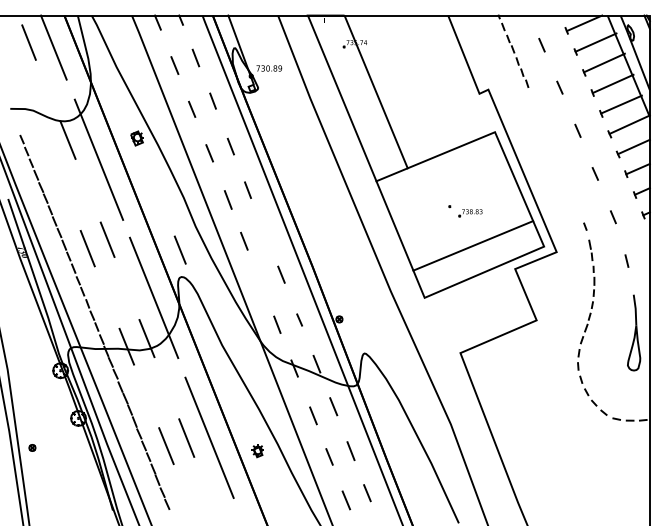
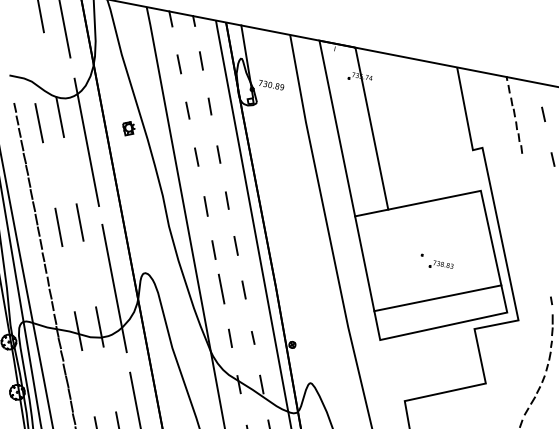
line: (48, 150) -> (39, 123), added
line: (265, 232) -> (236, 245), added
line: (179, 249) -> (220, 288), moved

